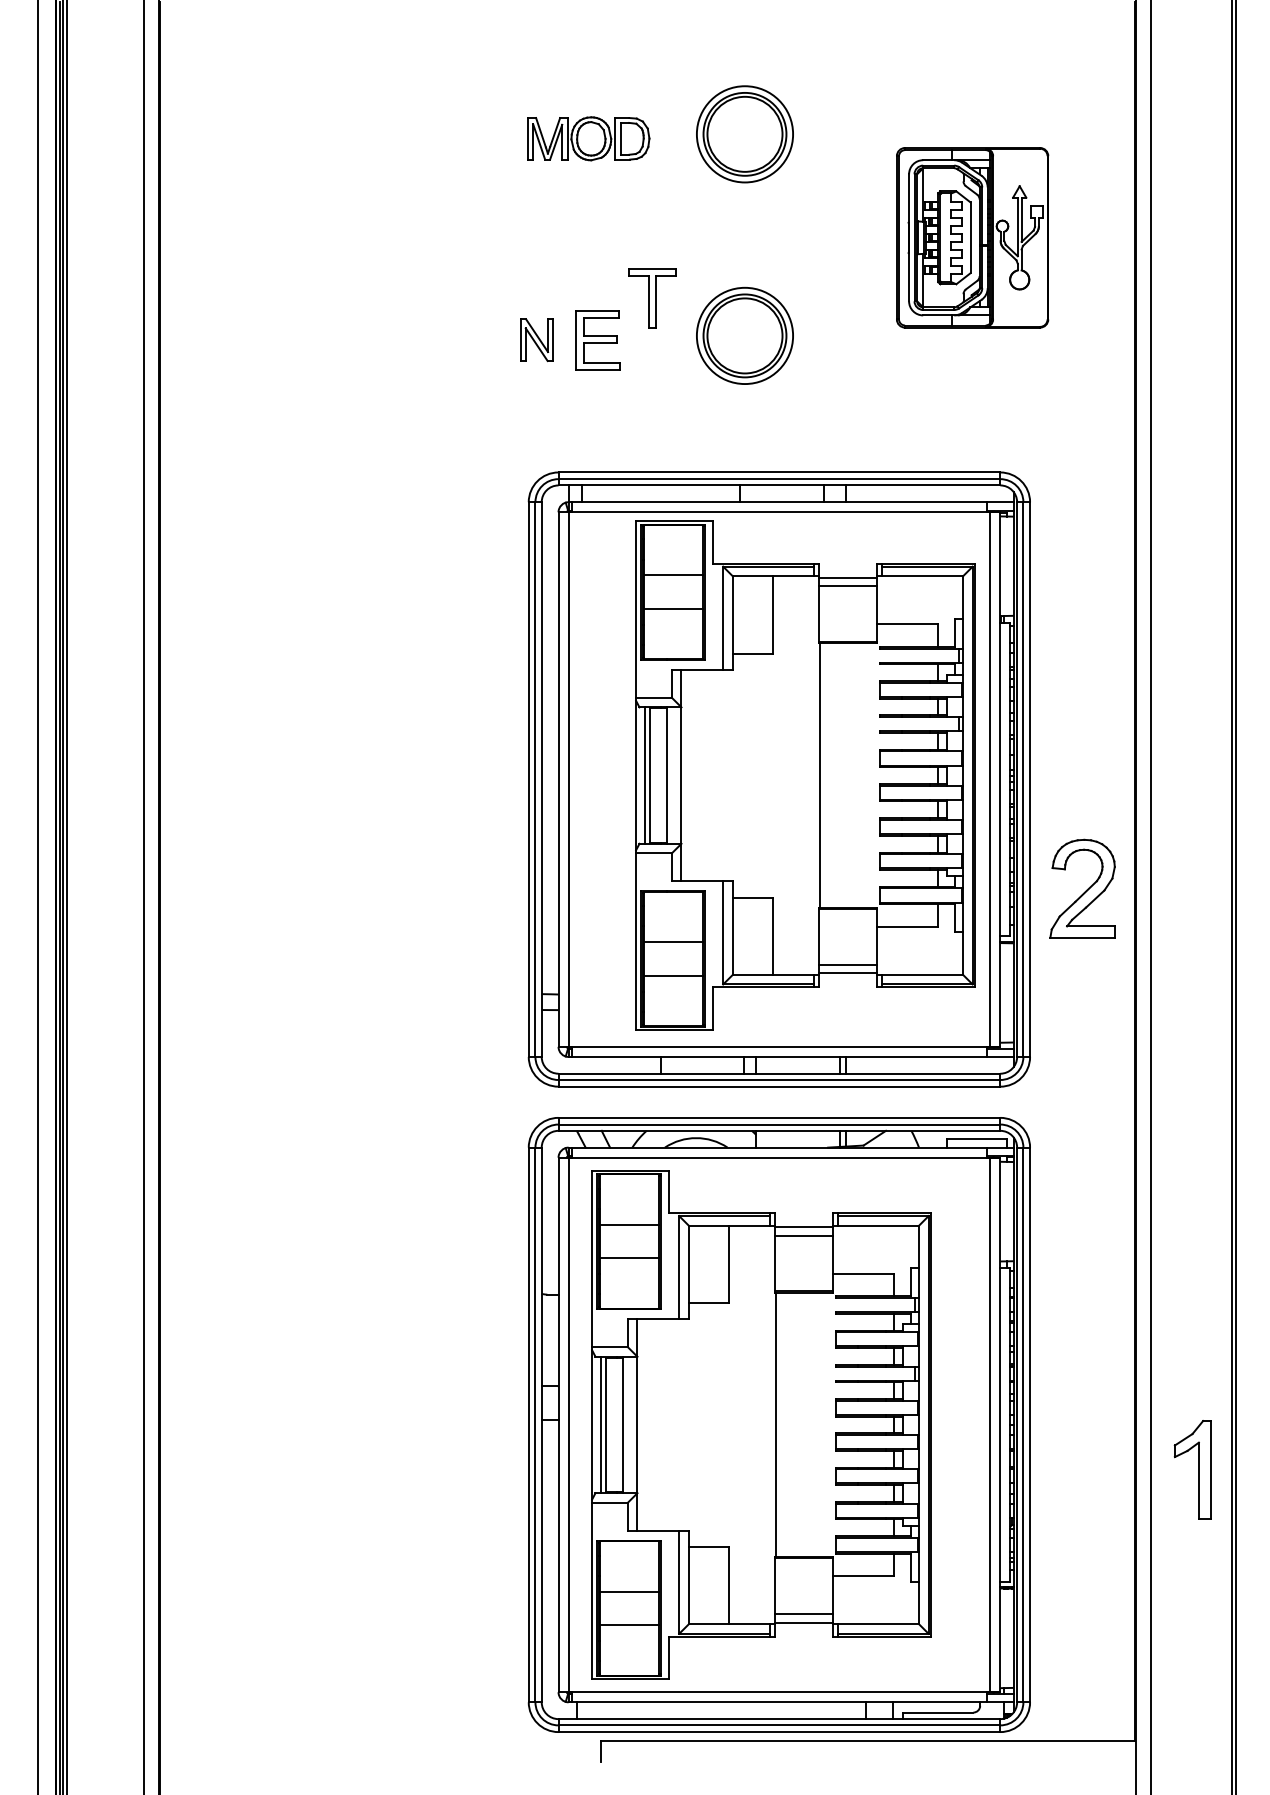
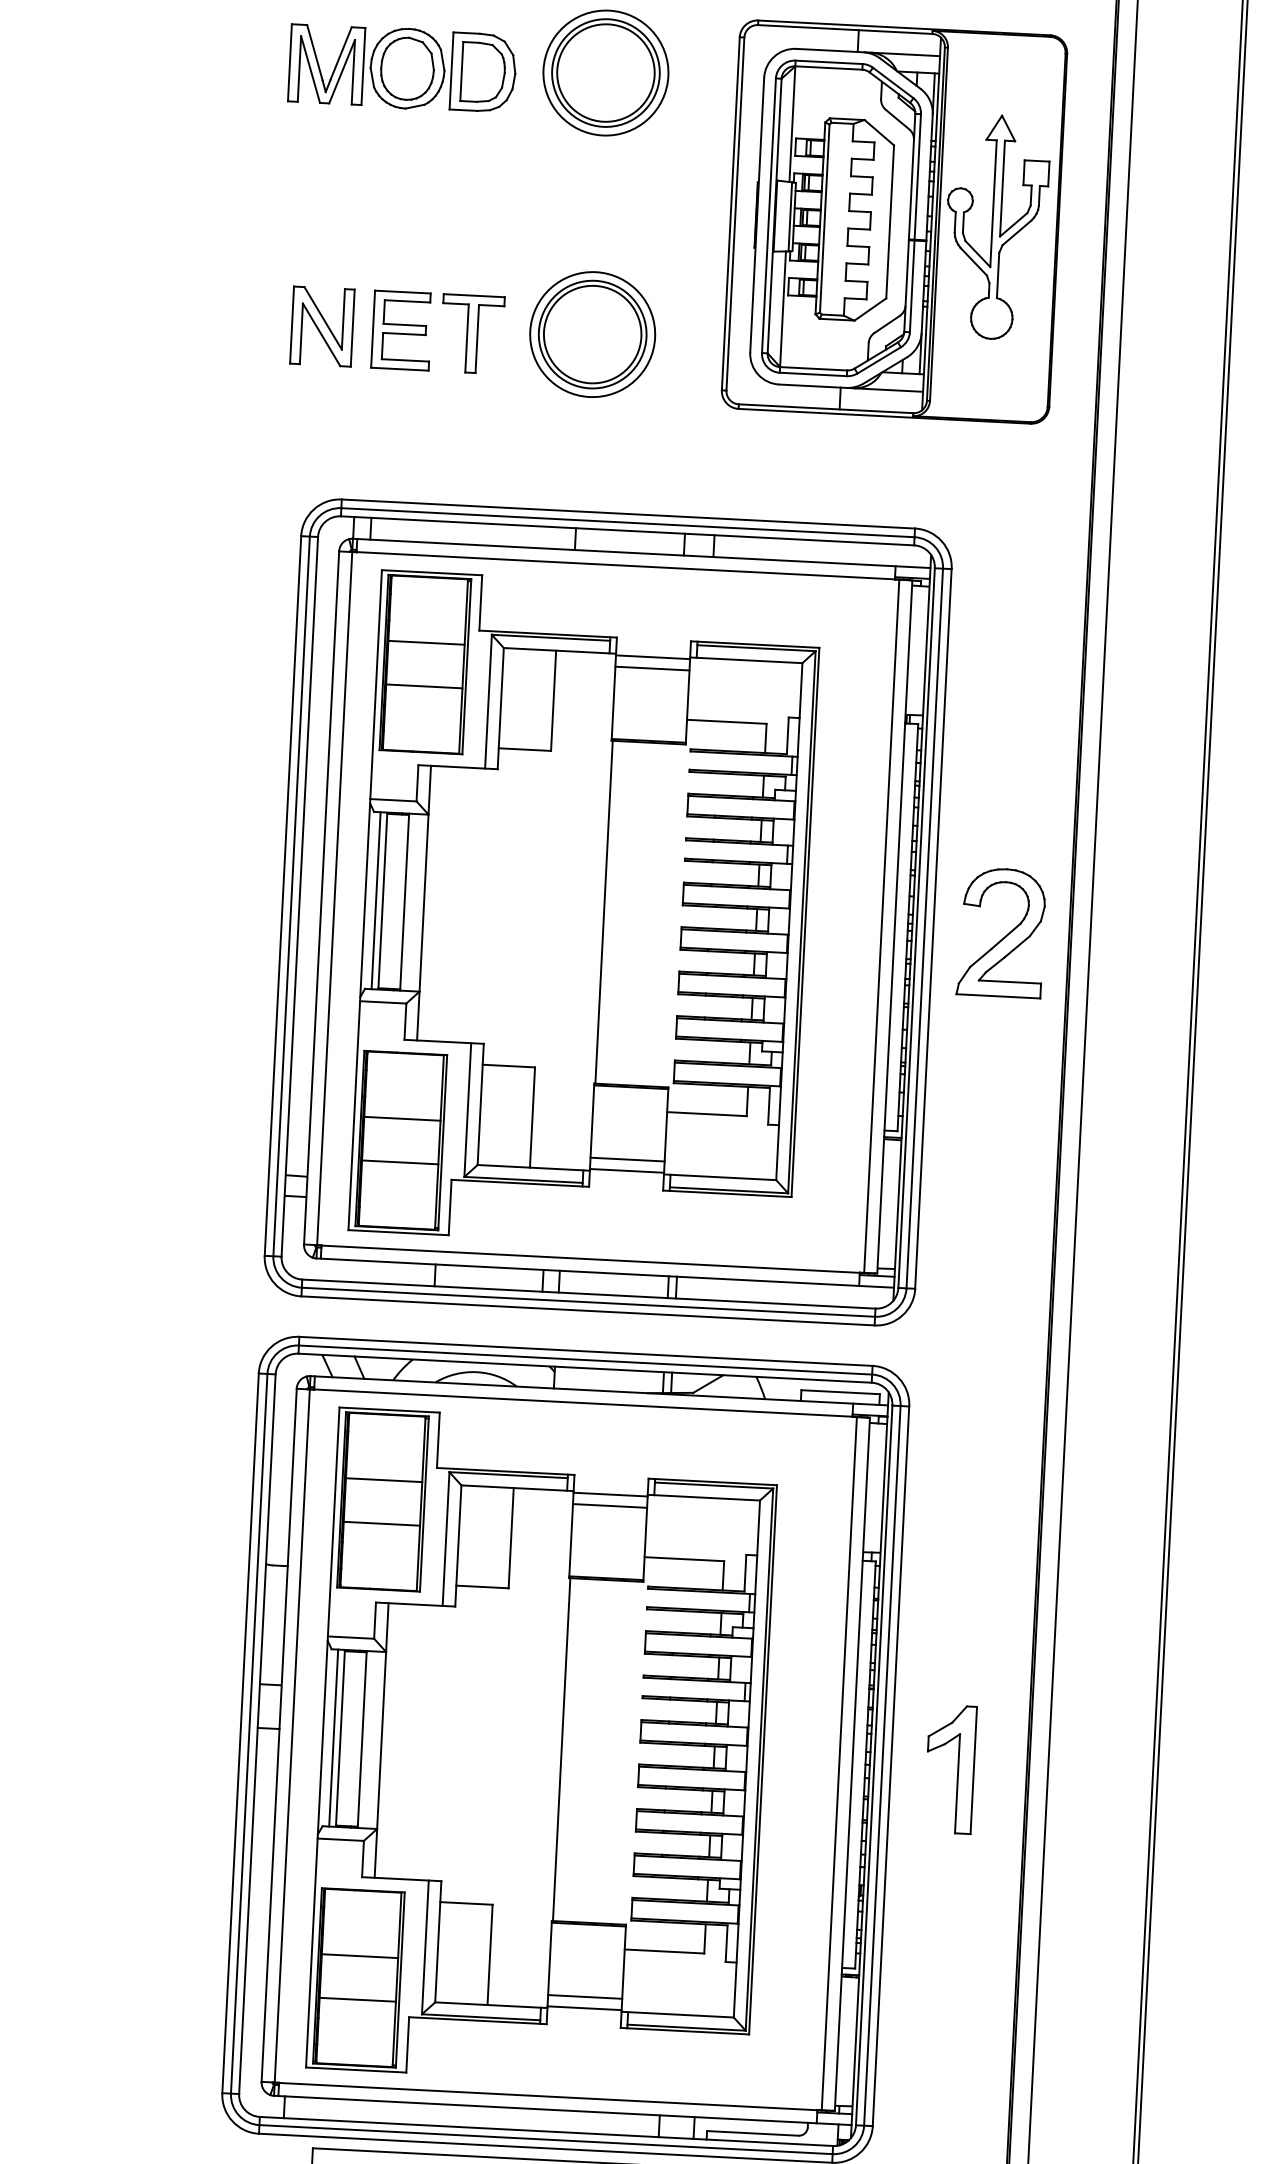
part: (588, 138) -> (402, 68), size x1.43
part: (972, 237) -> (894, 221), size x1.67
part: (652, 298) -> (472, 334), moved
part: (536, 339) -> (321, 325), size x1.43
part: (805, 775) -> (584, 911), moved
part: (1082, 888) -> (1001, 932), moved
part: (1192, 1469) -> (949, 1768), moved

